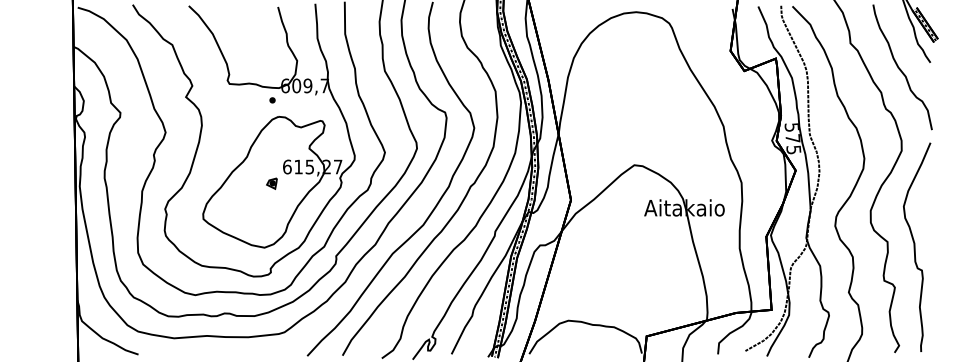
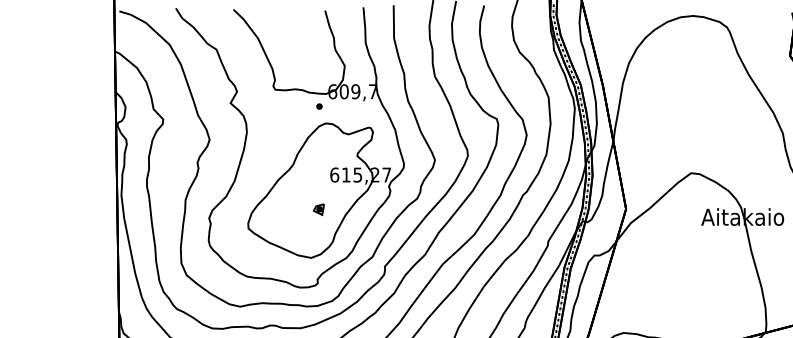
part: (271, 183) -> (318, 209), moved

